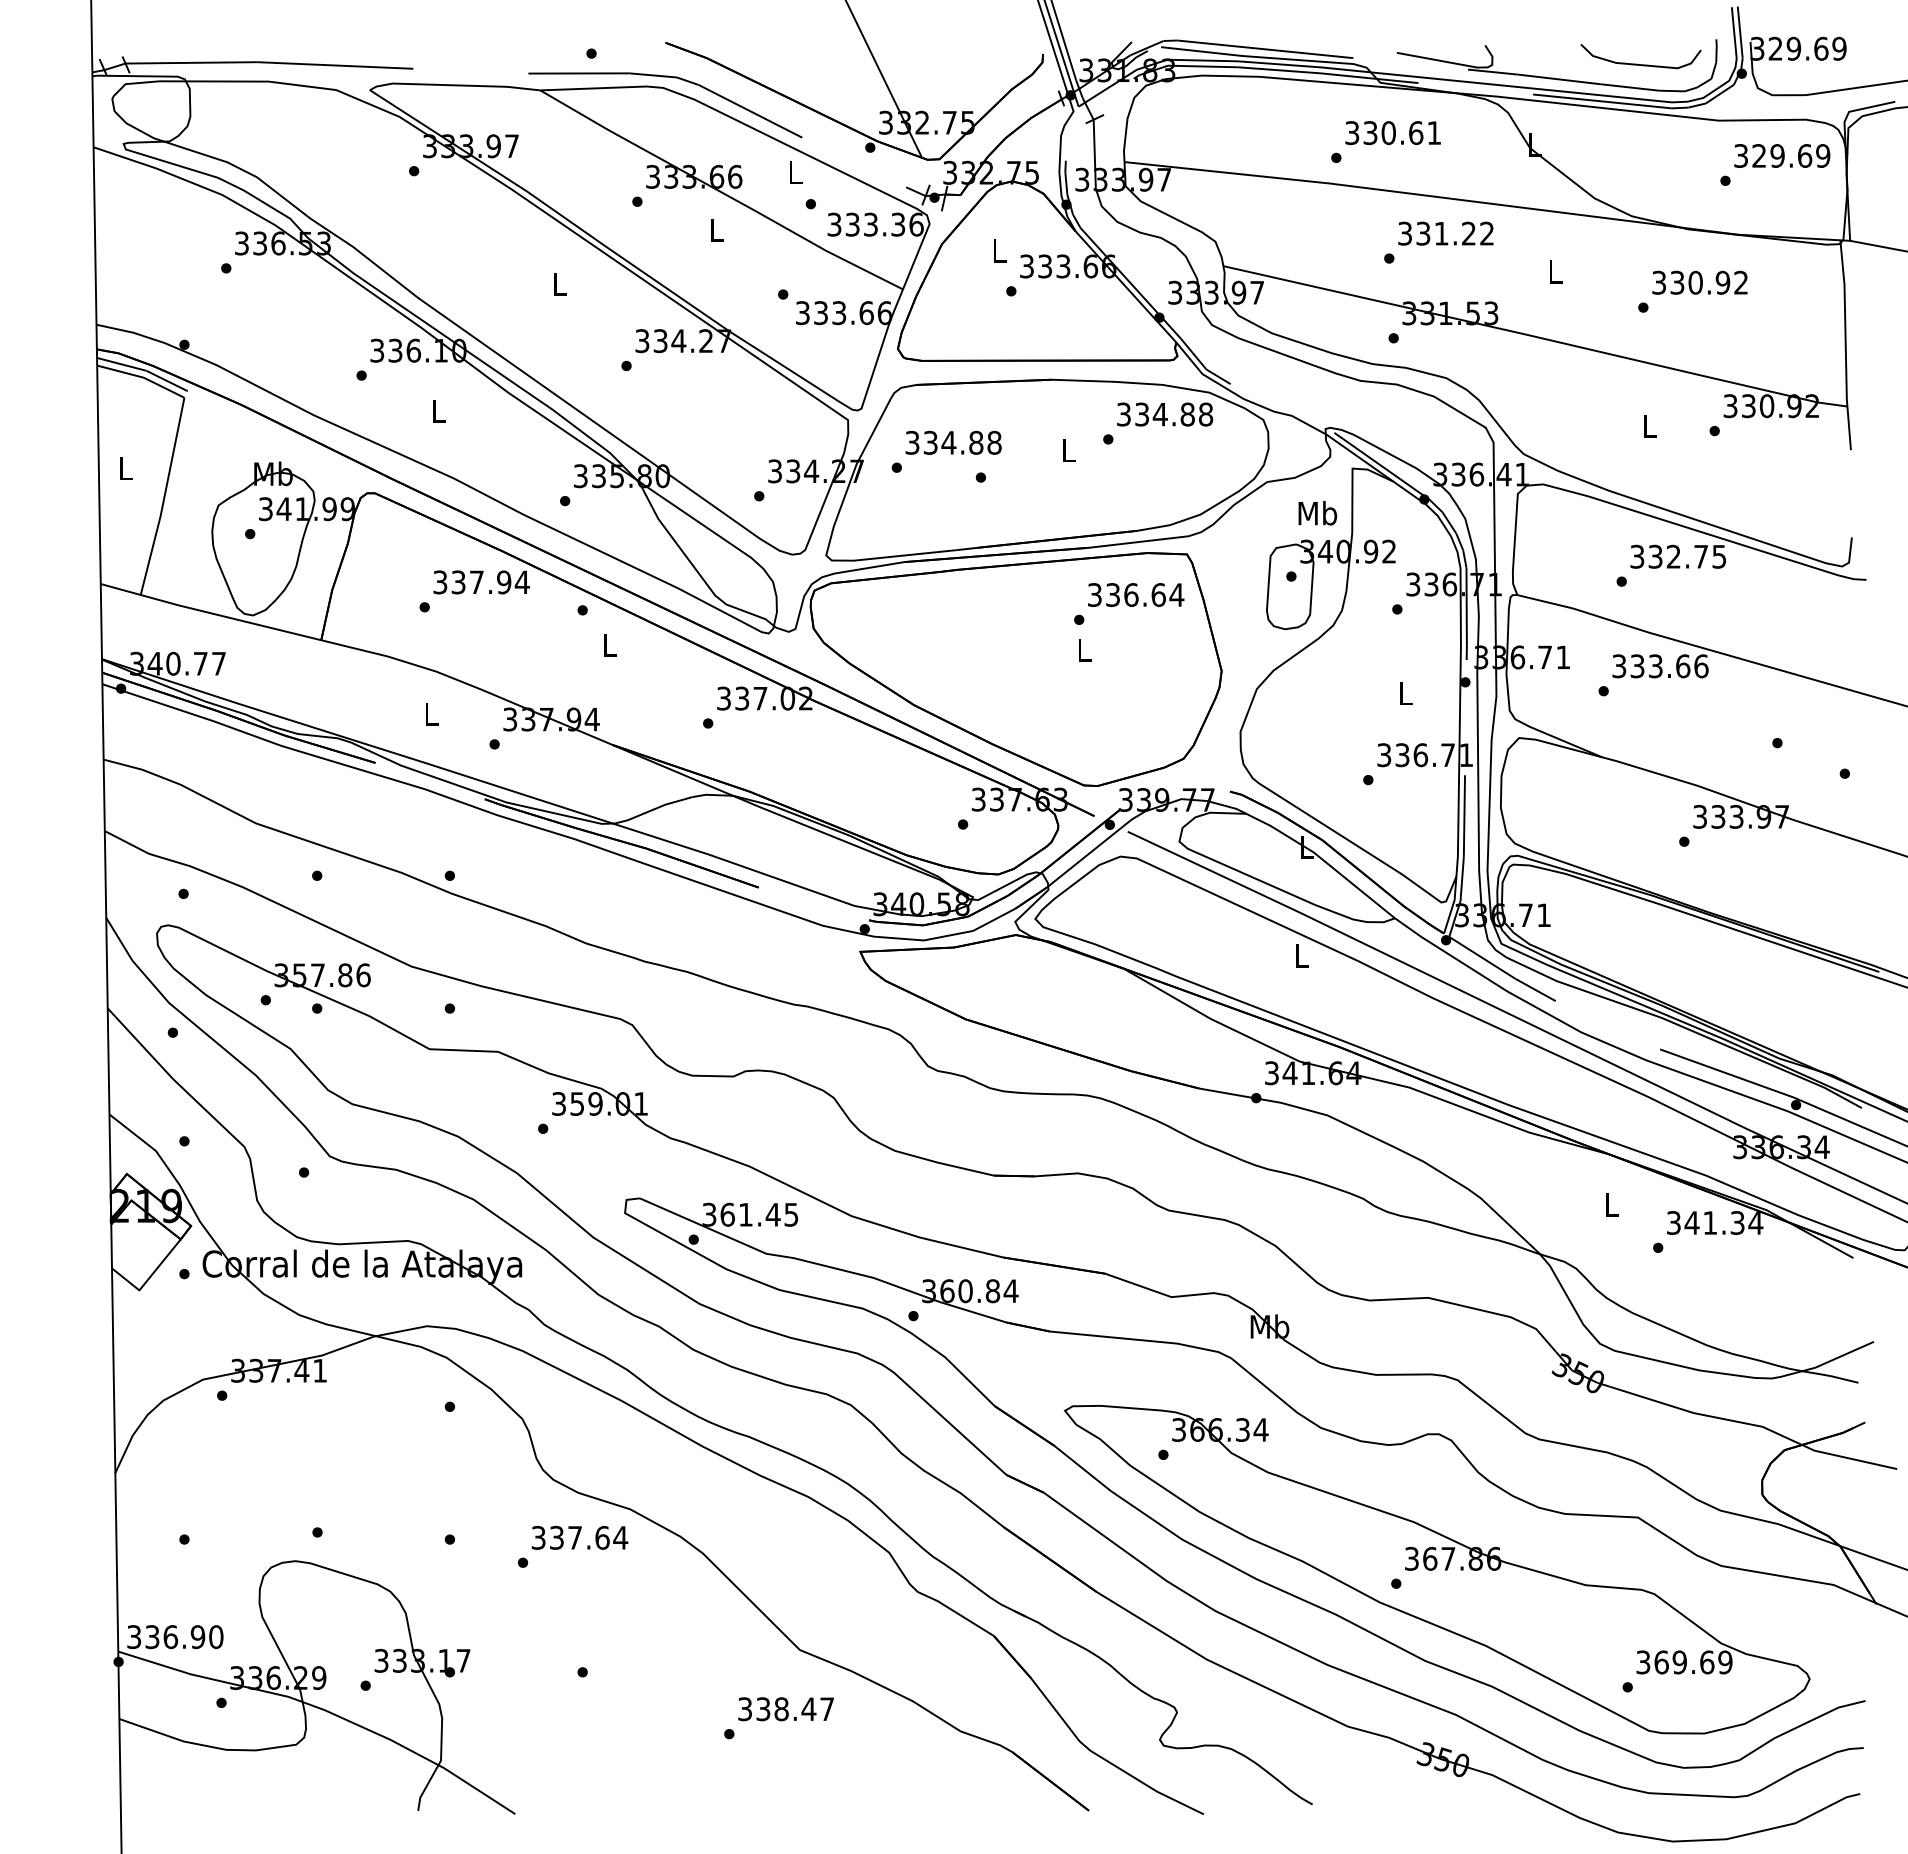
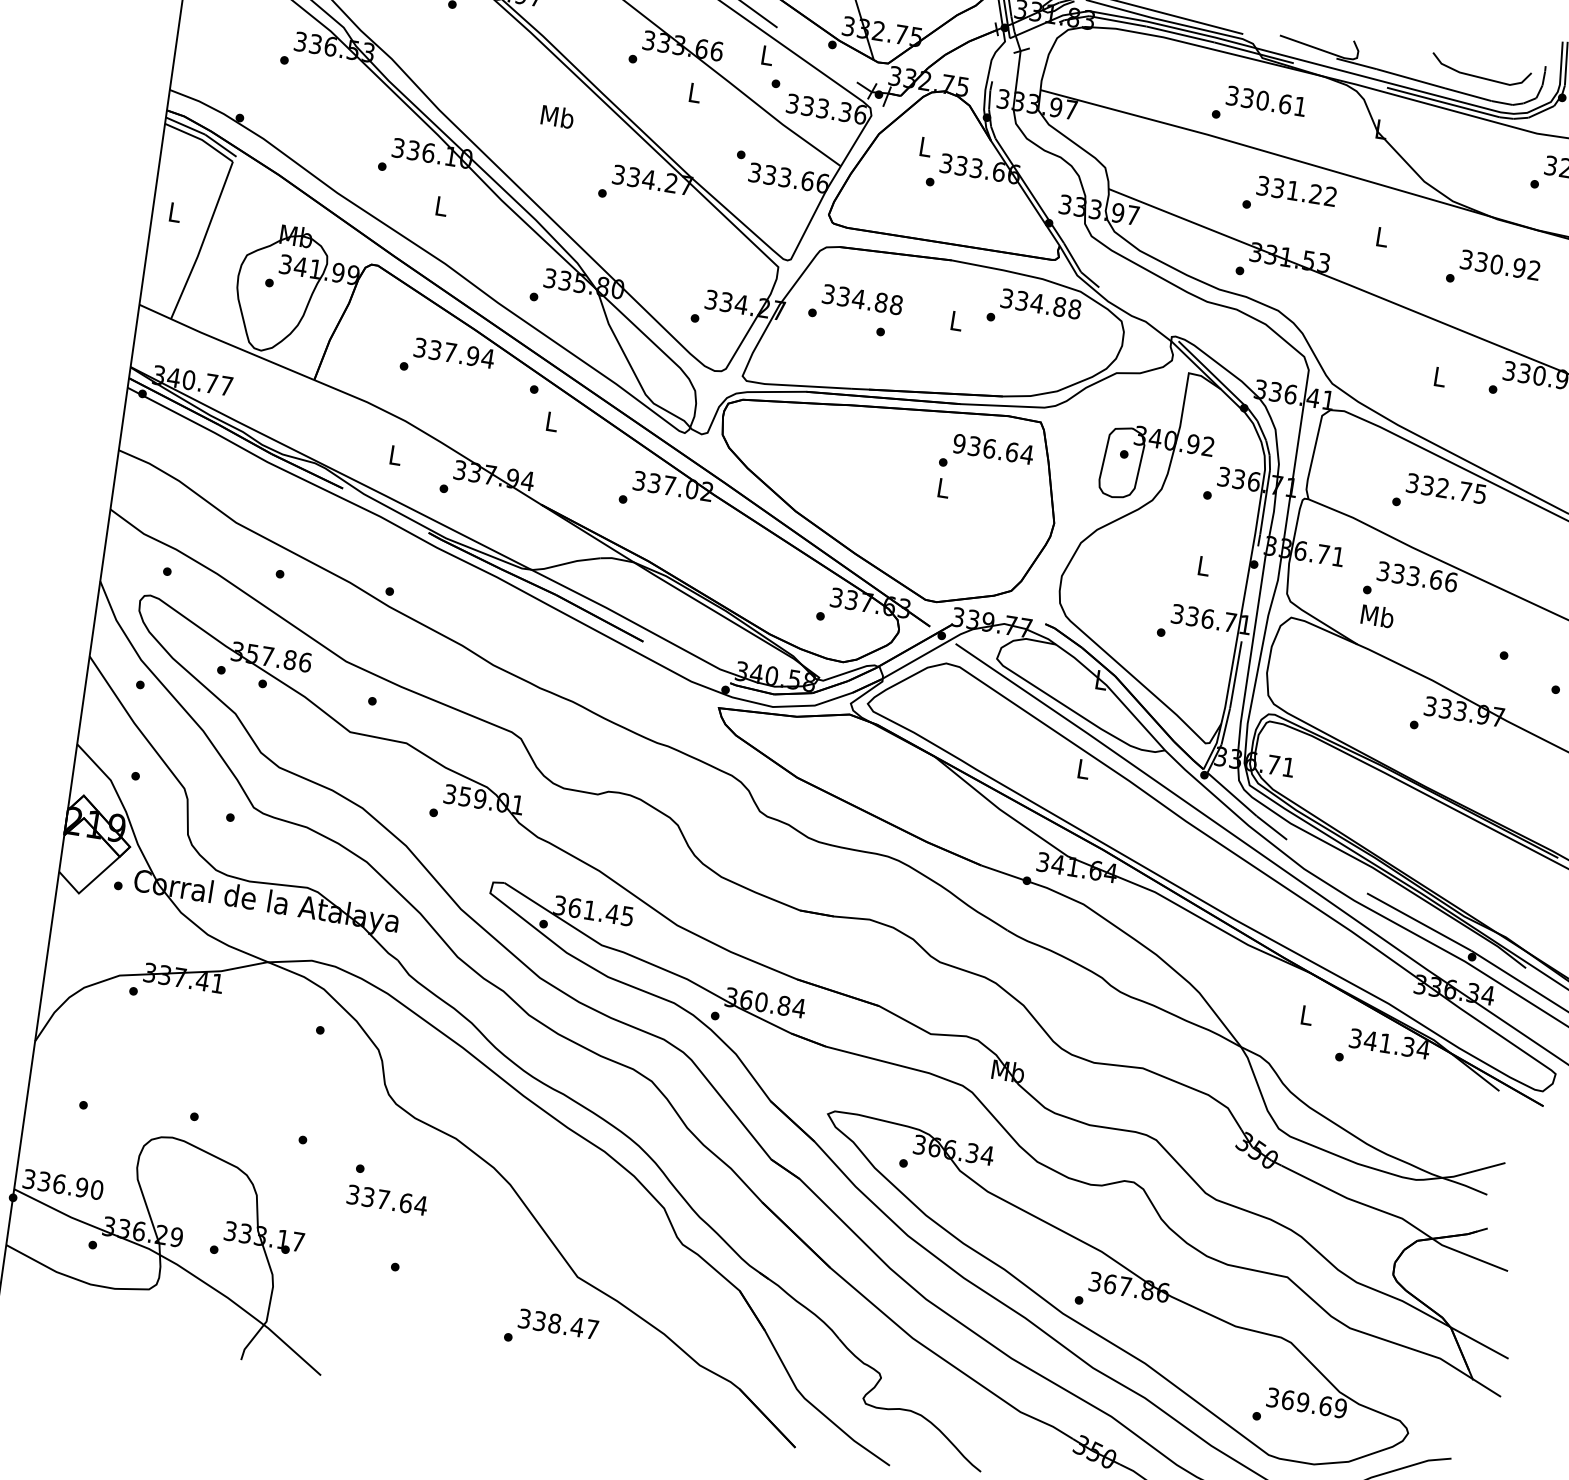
text: (559, 283) -> (557, 116), L -> Mb
text: (1317, 513) -> (1377, 616), moved
text: (1094, 594) -> (959, 443), 336.64 -> 936.64
text: (579, 1537) -> (387, 1199), moved

